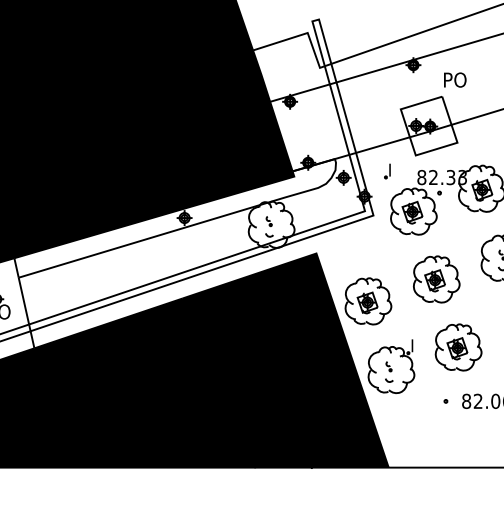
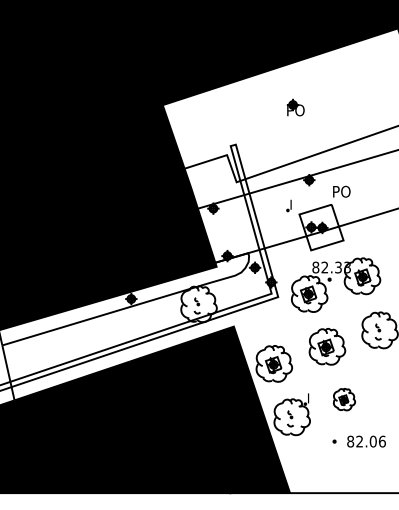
part: (386, 171) -> (288, 205), moved
part: (458, 347) -> (344, 399), size x0.6

